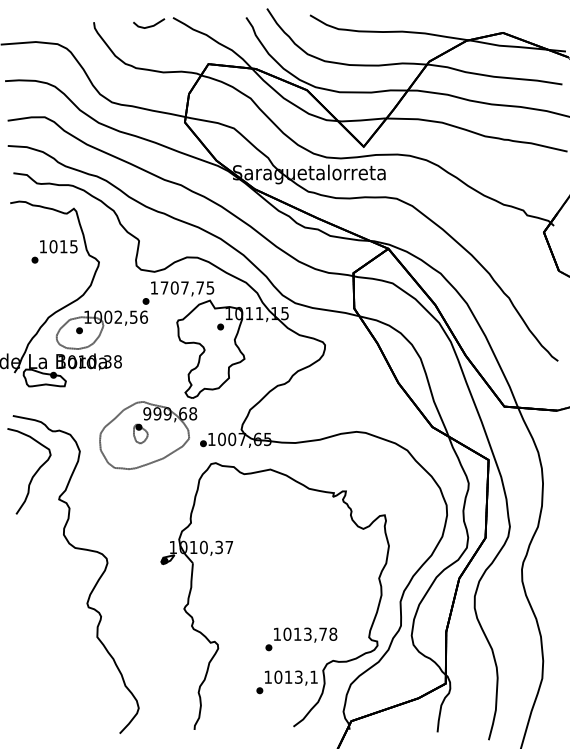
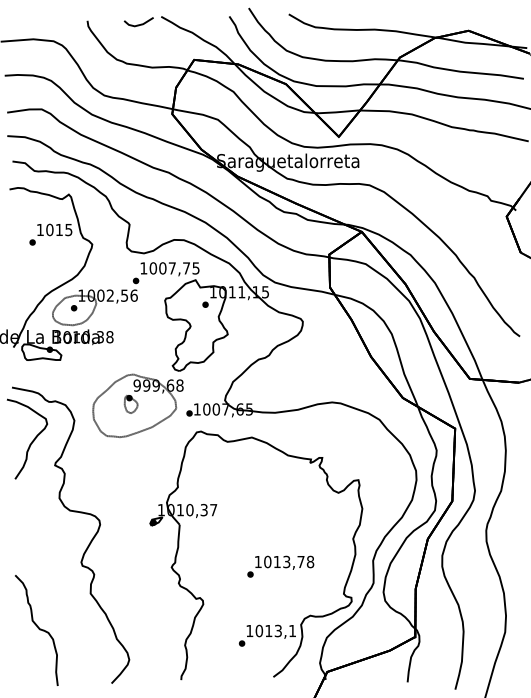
text: (164, 288) -> (153, 268), 1707,75 -> 1007,75
text: (301, 639) -> (280, 566), moved
curve: (40, 674) -> (37, 628), added

